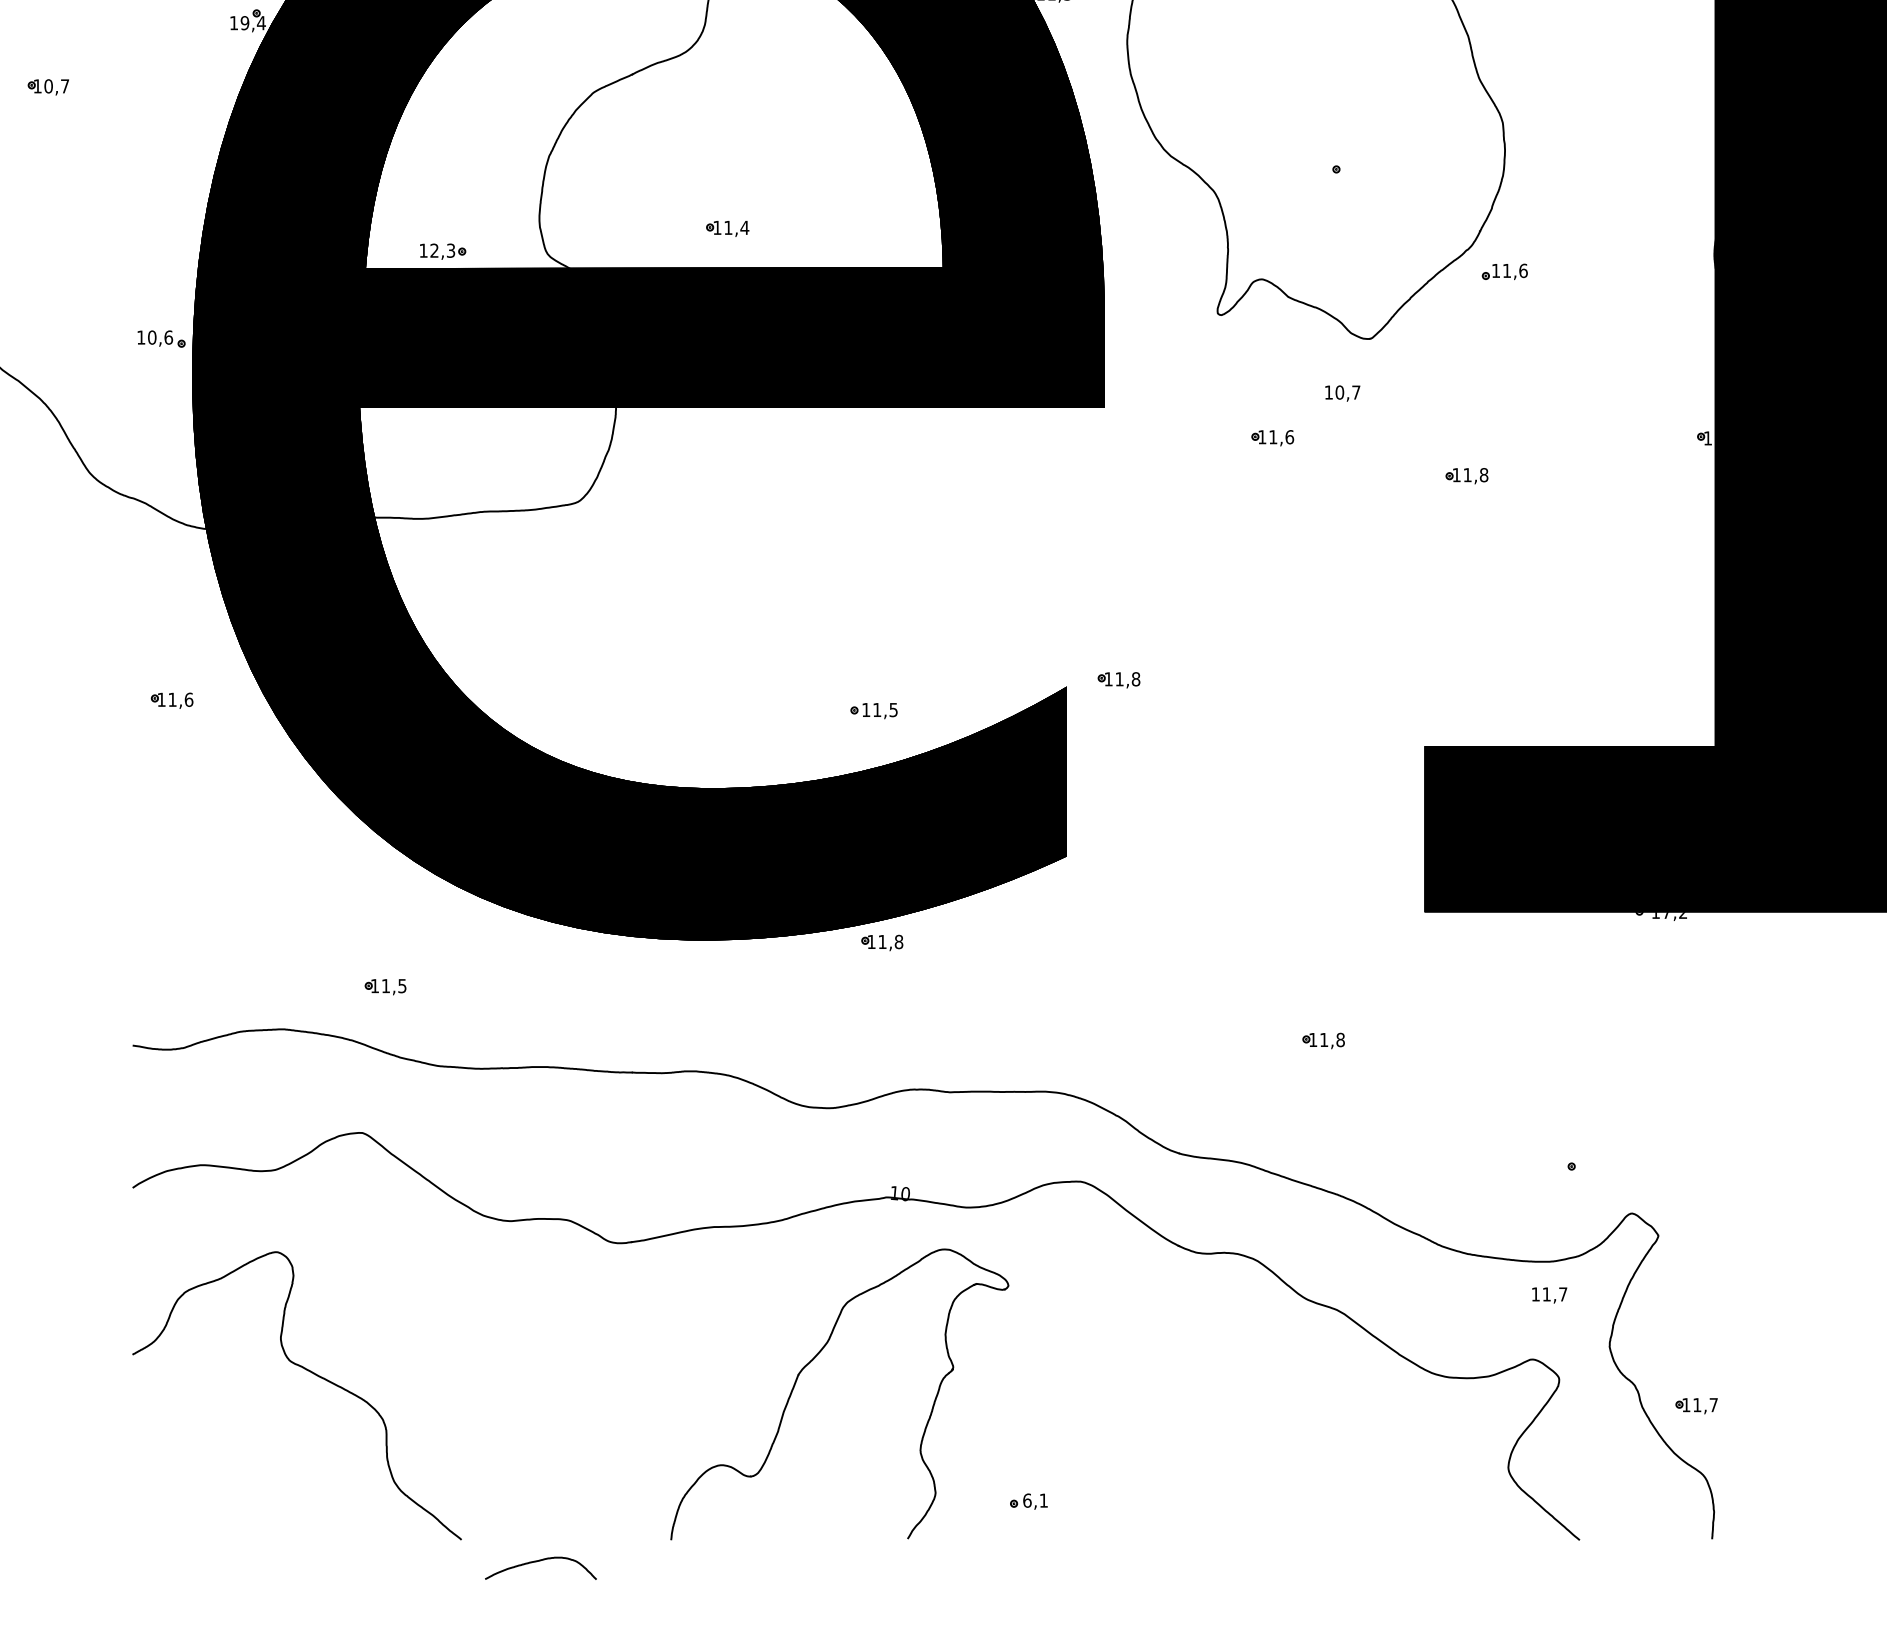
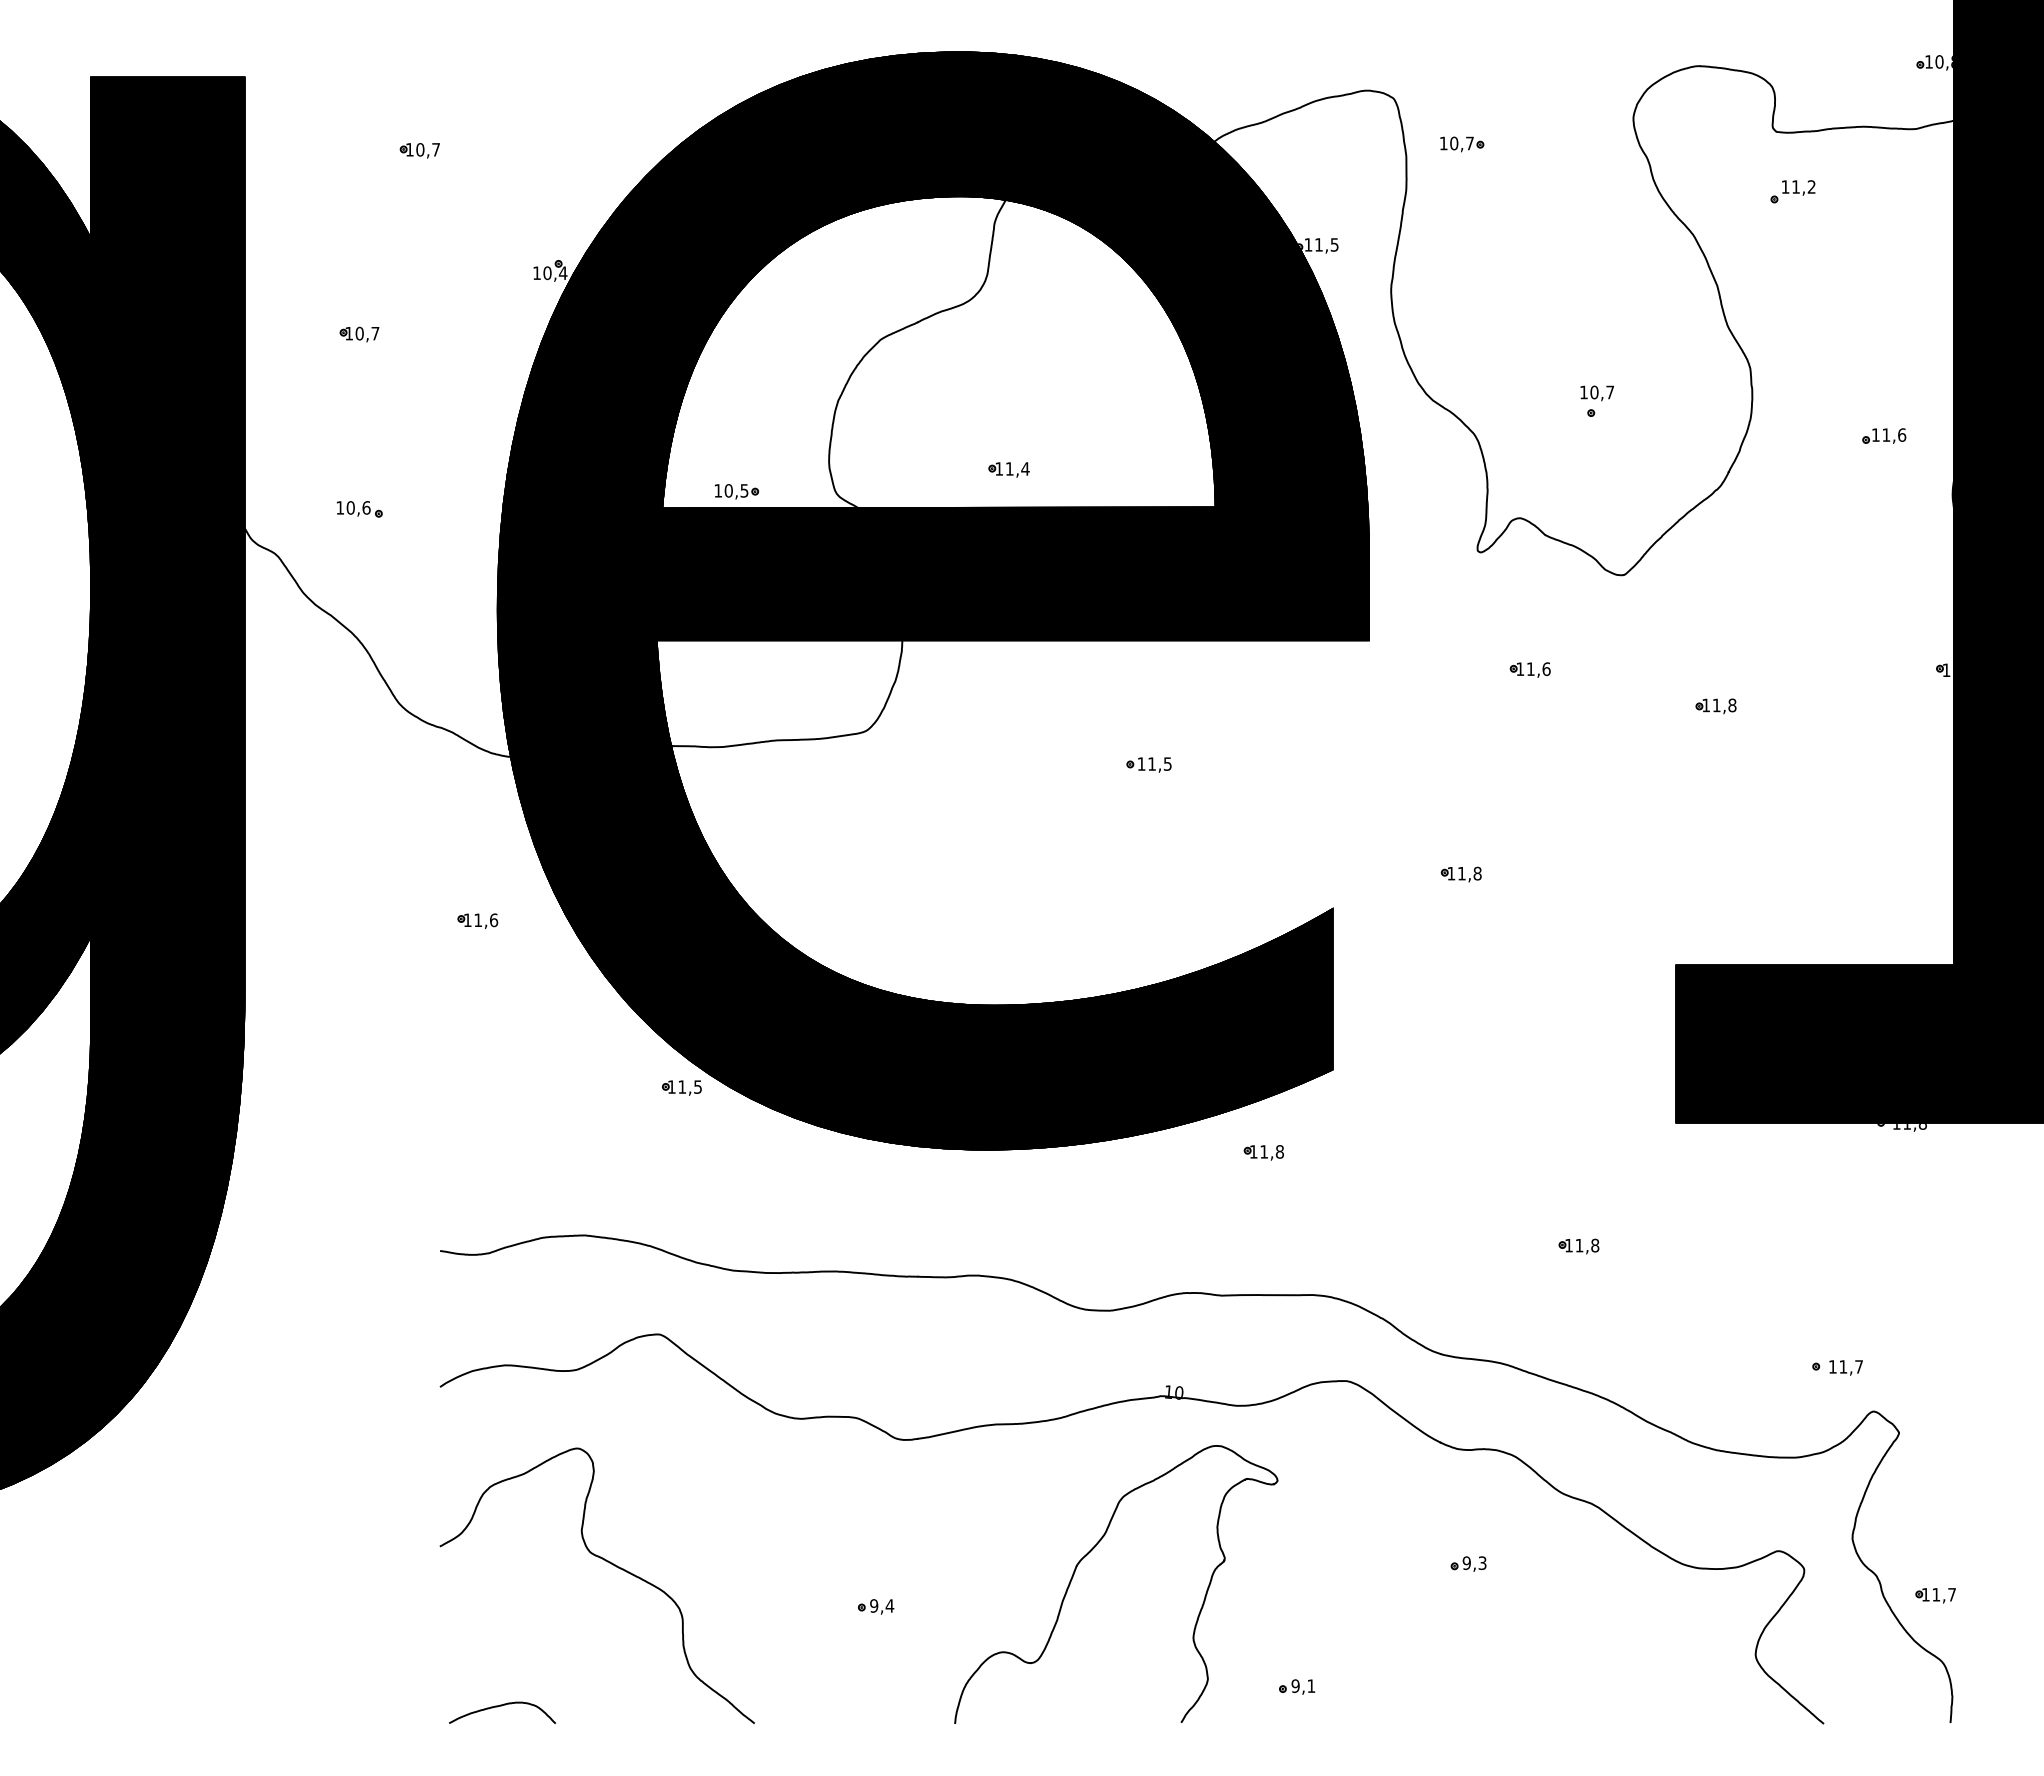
text: (245, 23) -> (547, 273), 19,4 -> 10,4
text: (442, 250) -> (736, 490), 12,3 -> 10,5
part: (1505, 271) -> (1884, 435), moved
part: (161, 339) -> (359, 509), moved
text: (1341, 393) -> (1596, 393), moved
part: (1118, 680) -> (1460, 874), moved
part: (873, 710) -> (1148, 764), moved
text: (1675, 915) -> (1915, 1126), 17,2 -> 11,8
part: (881, 942) -> (1263, 1152), moved
part: (385, 986) -> (681, 1087), moved
text: (1549, 1295) -> (1845, 1367), moved
part: (1208, 1372) -> (1468, 1563), added
part: (589, 1417) -> (876, 1606), added
text: (1027, 1499) -> (1295, 1685), 6,1 -> 9,1
curve: (539, 1561) -> (501, 1706), moved

